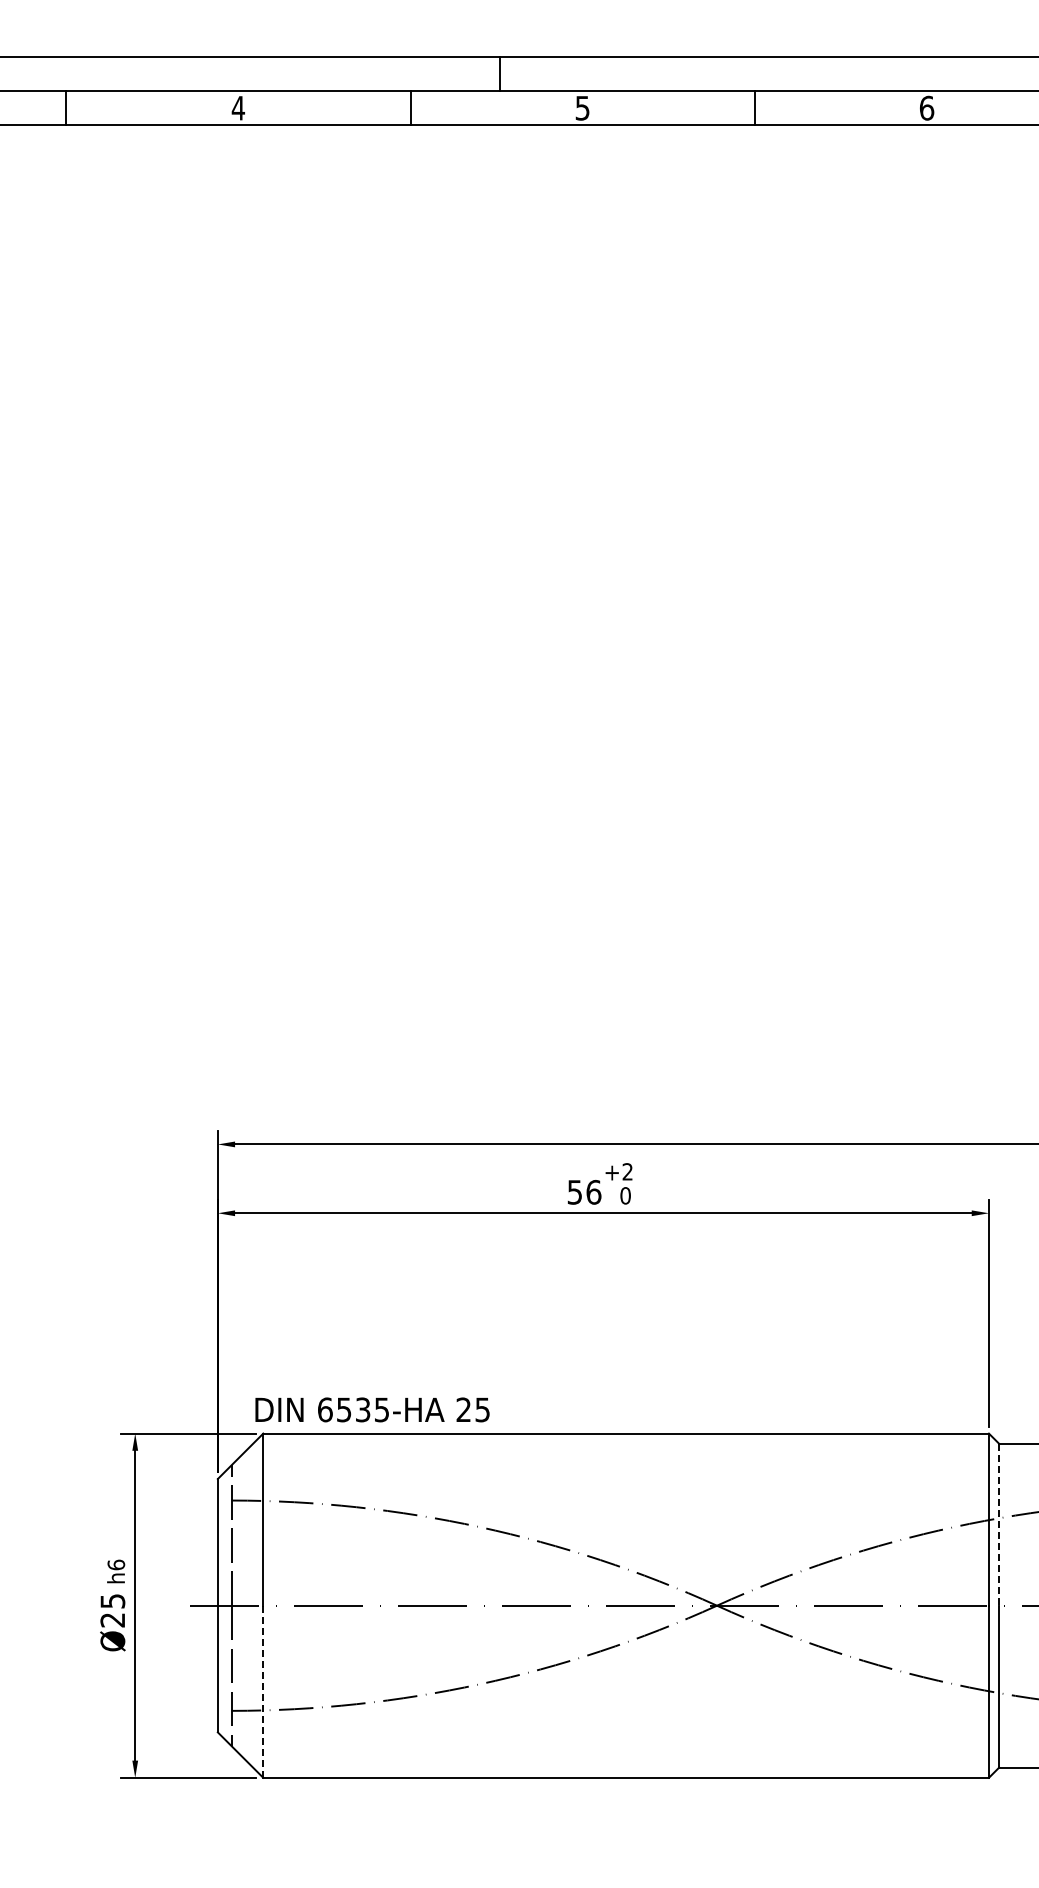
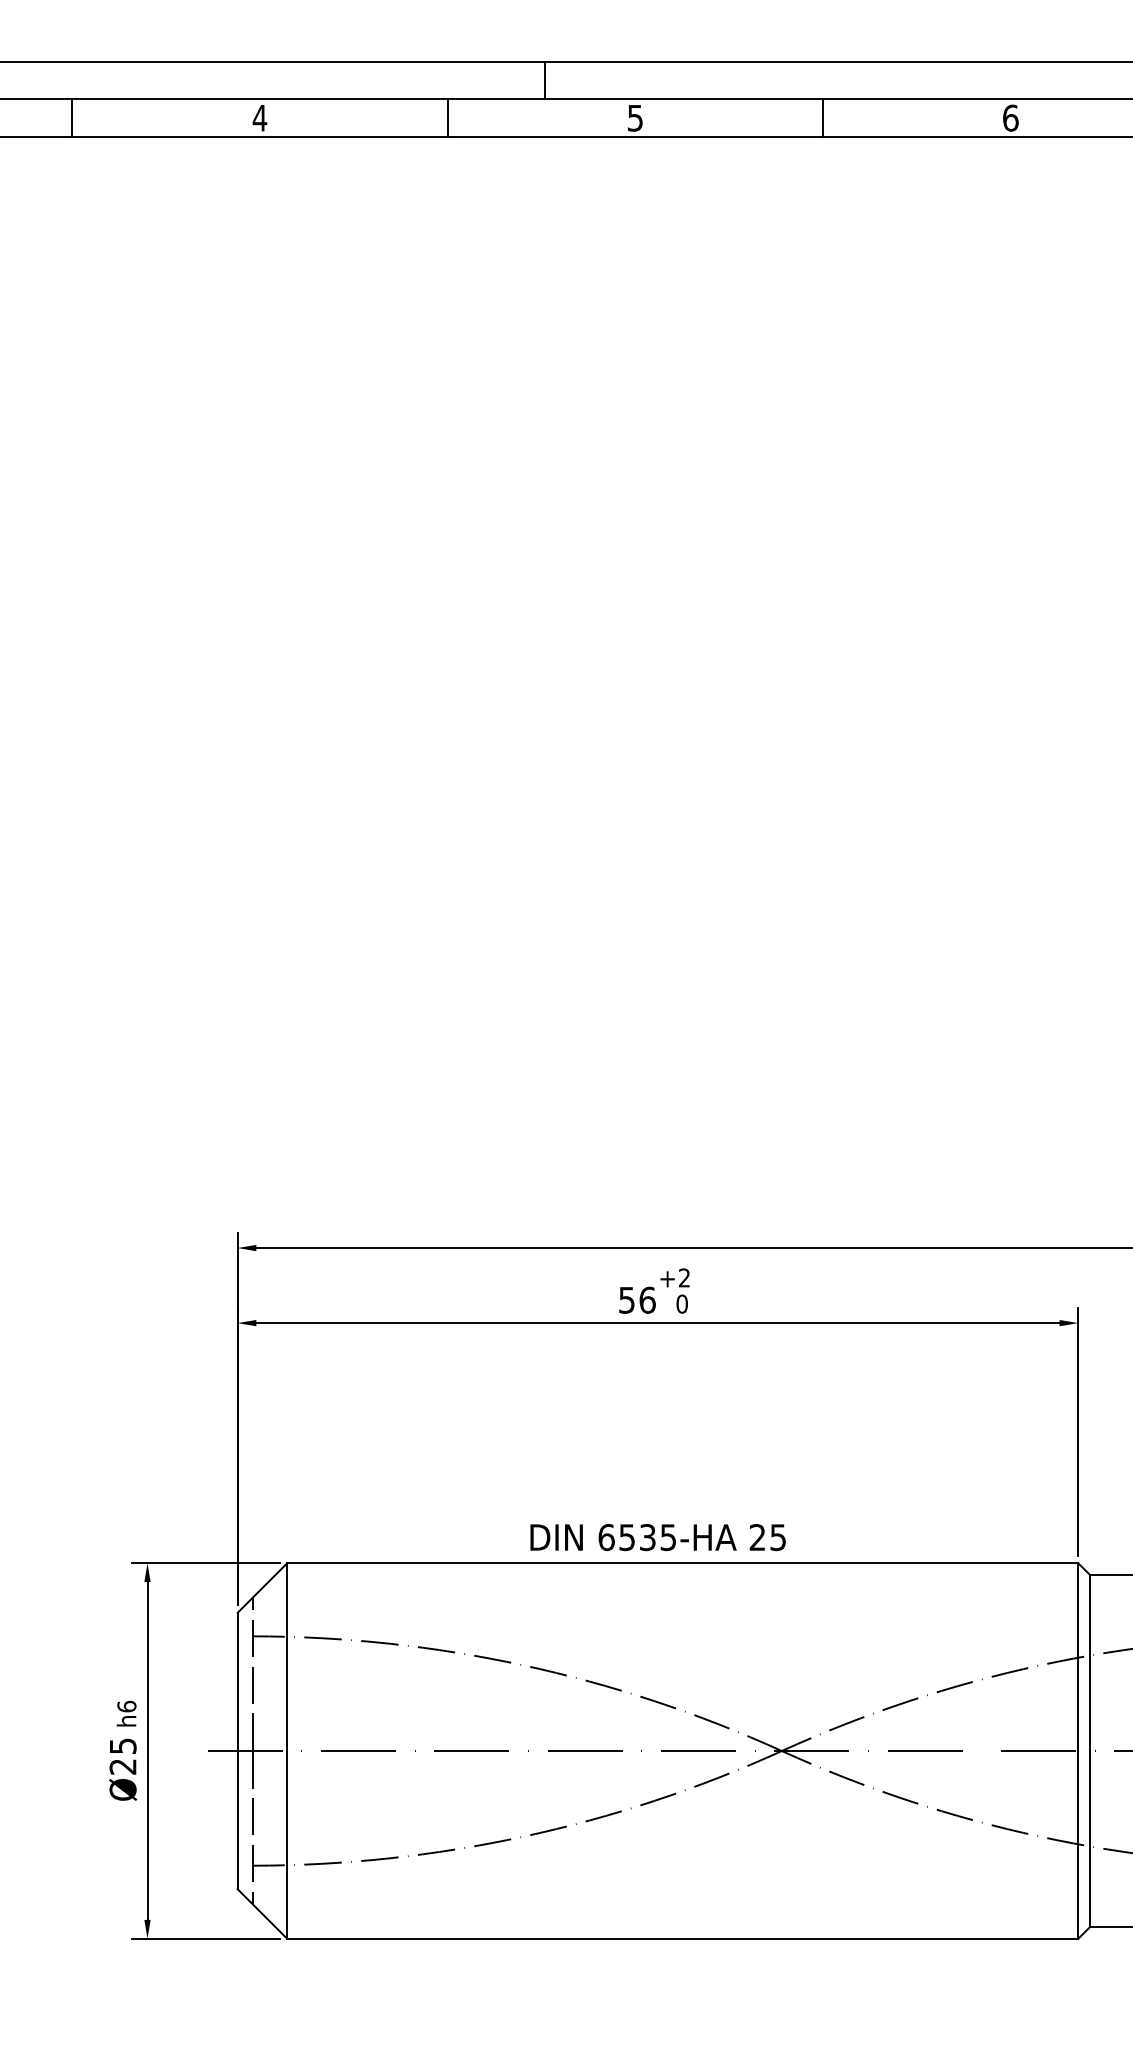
text: (372, 1409) -> (658, 1537), moved
line: (999, 1524) -> (1089, 1662), dashed -> solid
line: (263, 1691) -> (287, 1844), dashed -> solid

